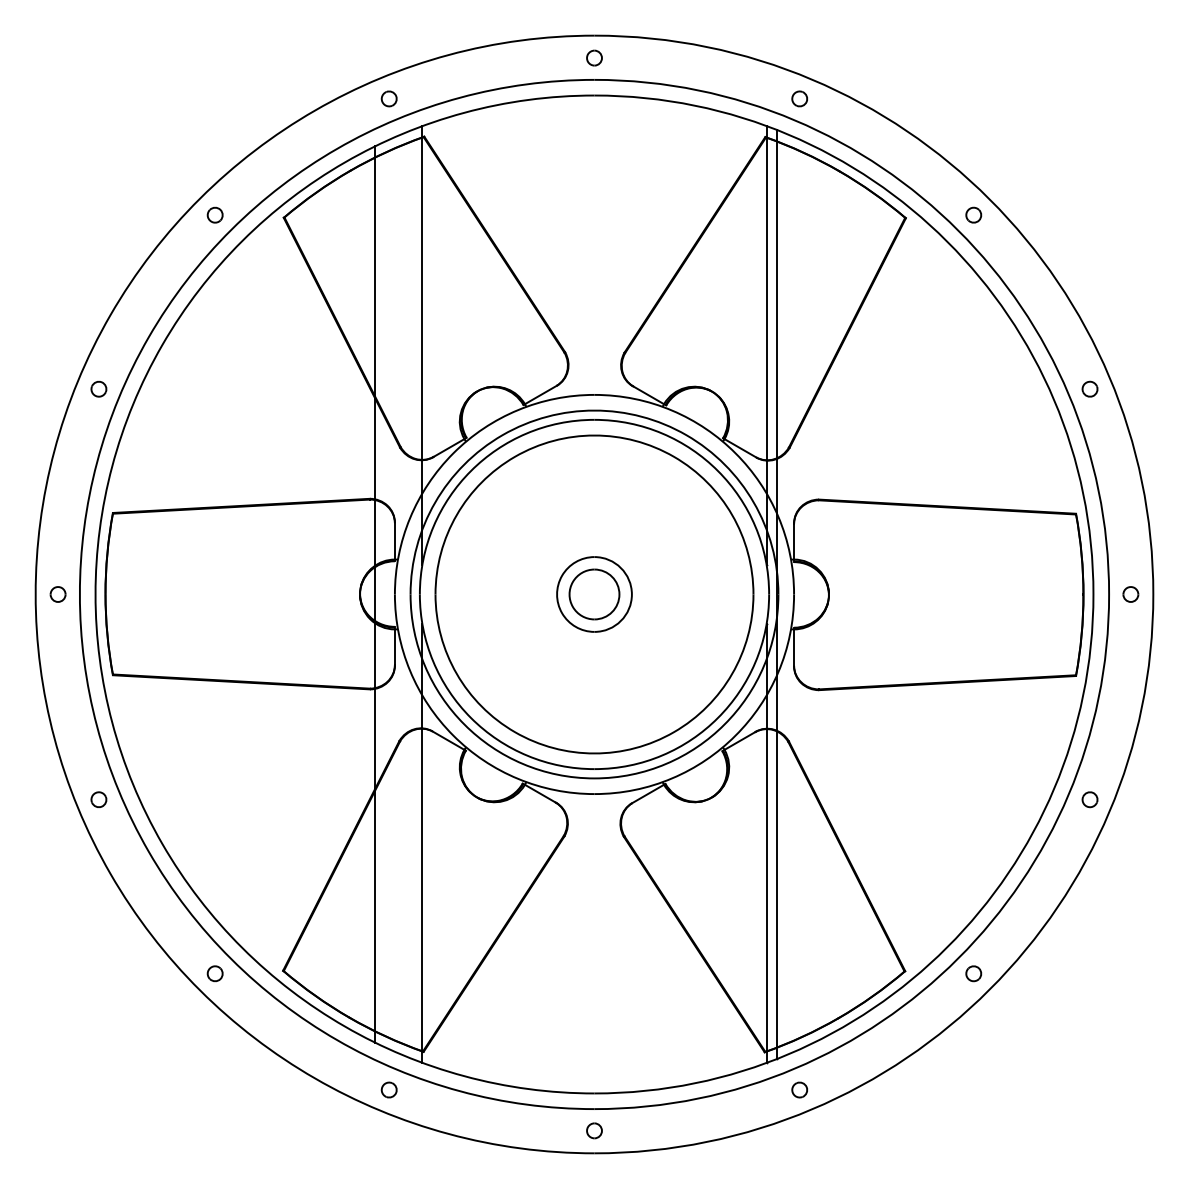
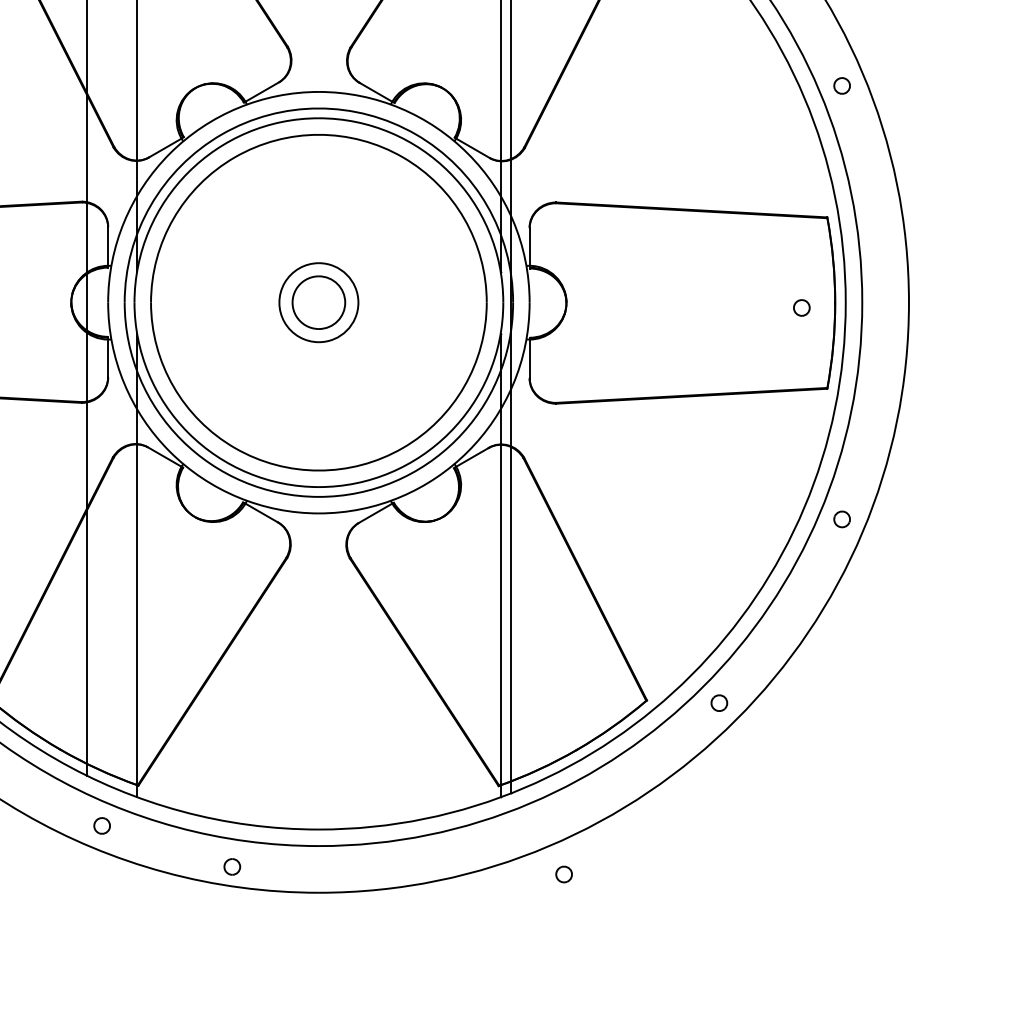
part: (1130, 594) -> (801, 307), moved
part: (799, 1089) -> (563, 873), moved
part: (594, 1130) -> (232, 866), moved

